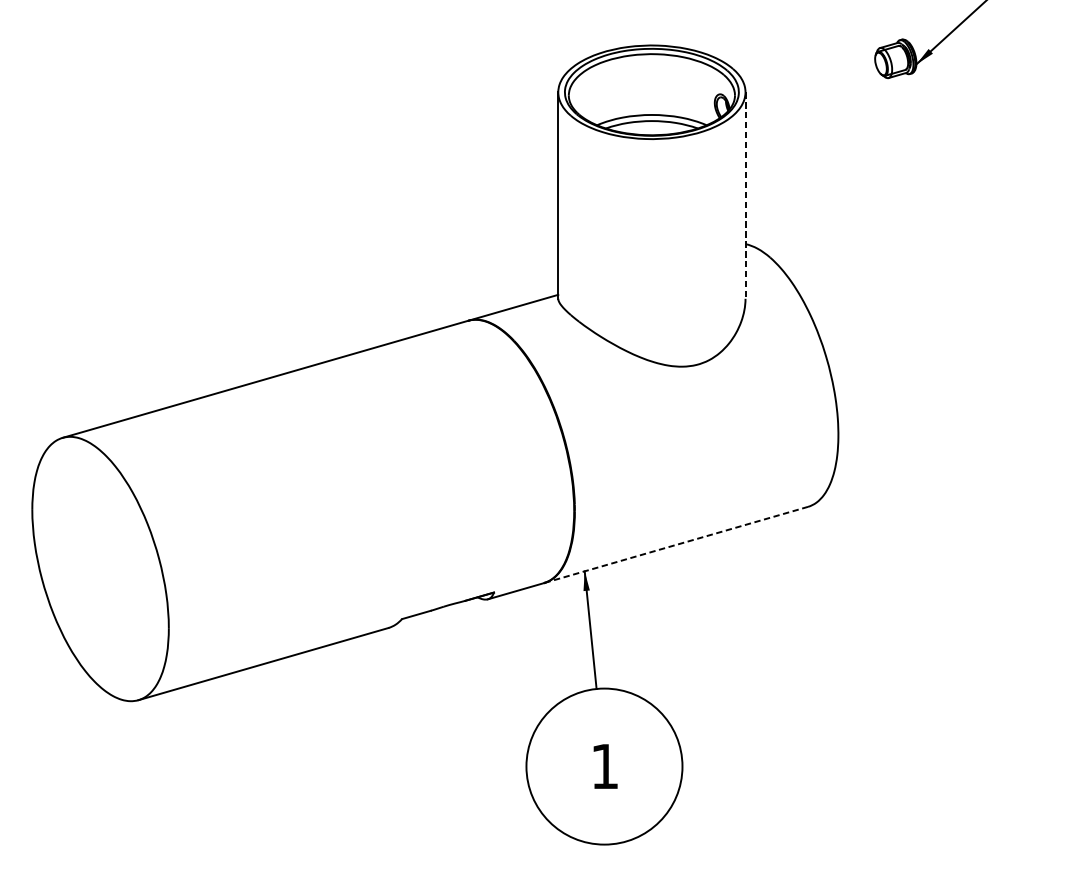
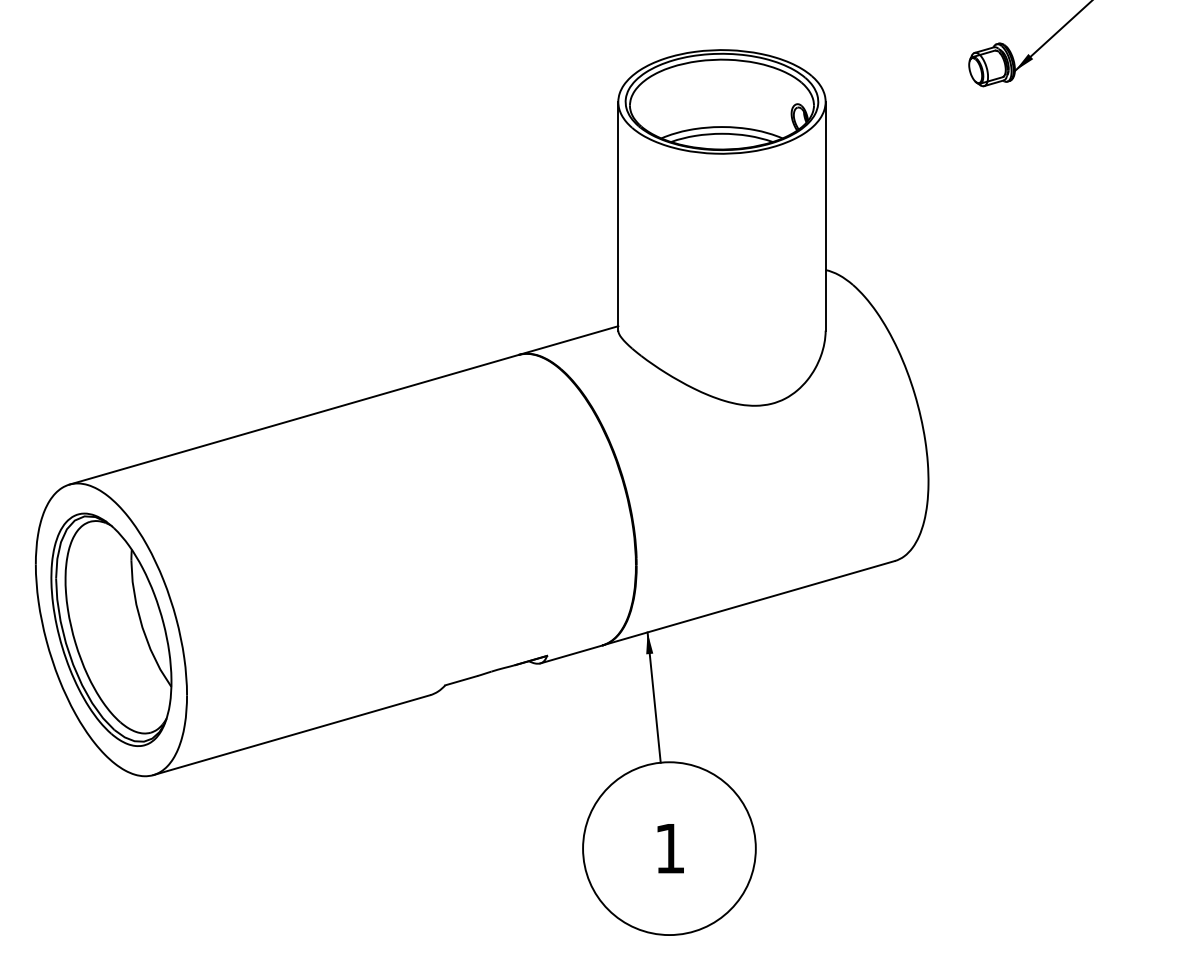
line: (745, 195) -> (825, 216), dashed -> solid
line: (675, 545) -> (748, 603), dashed -> solid
part: (100, 568) -> (111, 629), added

